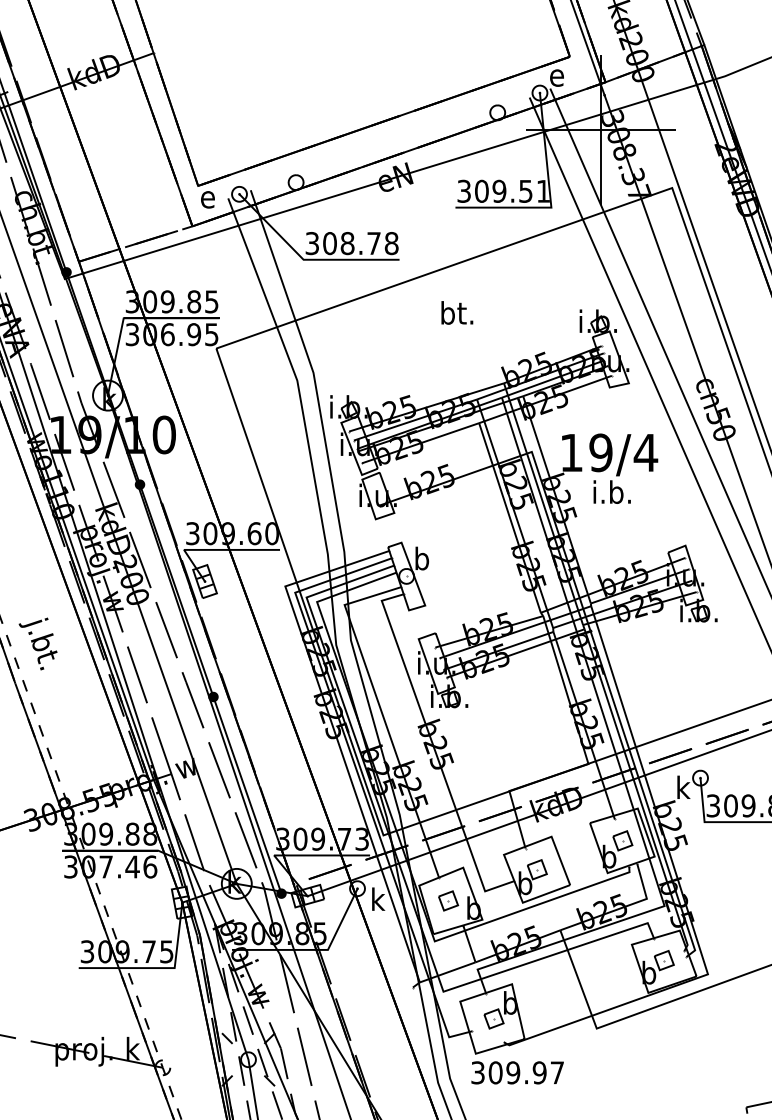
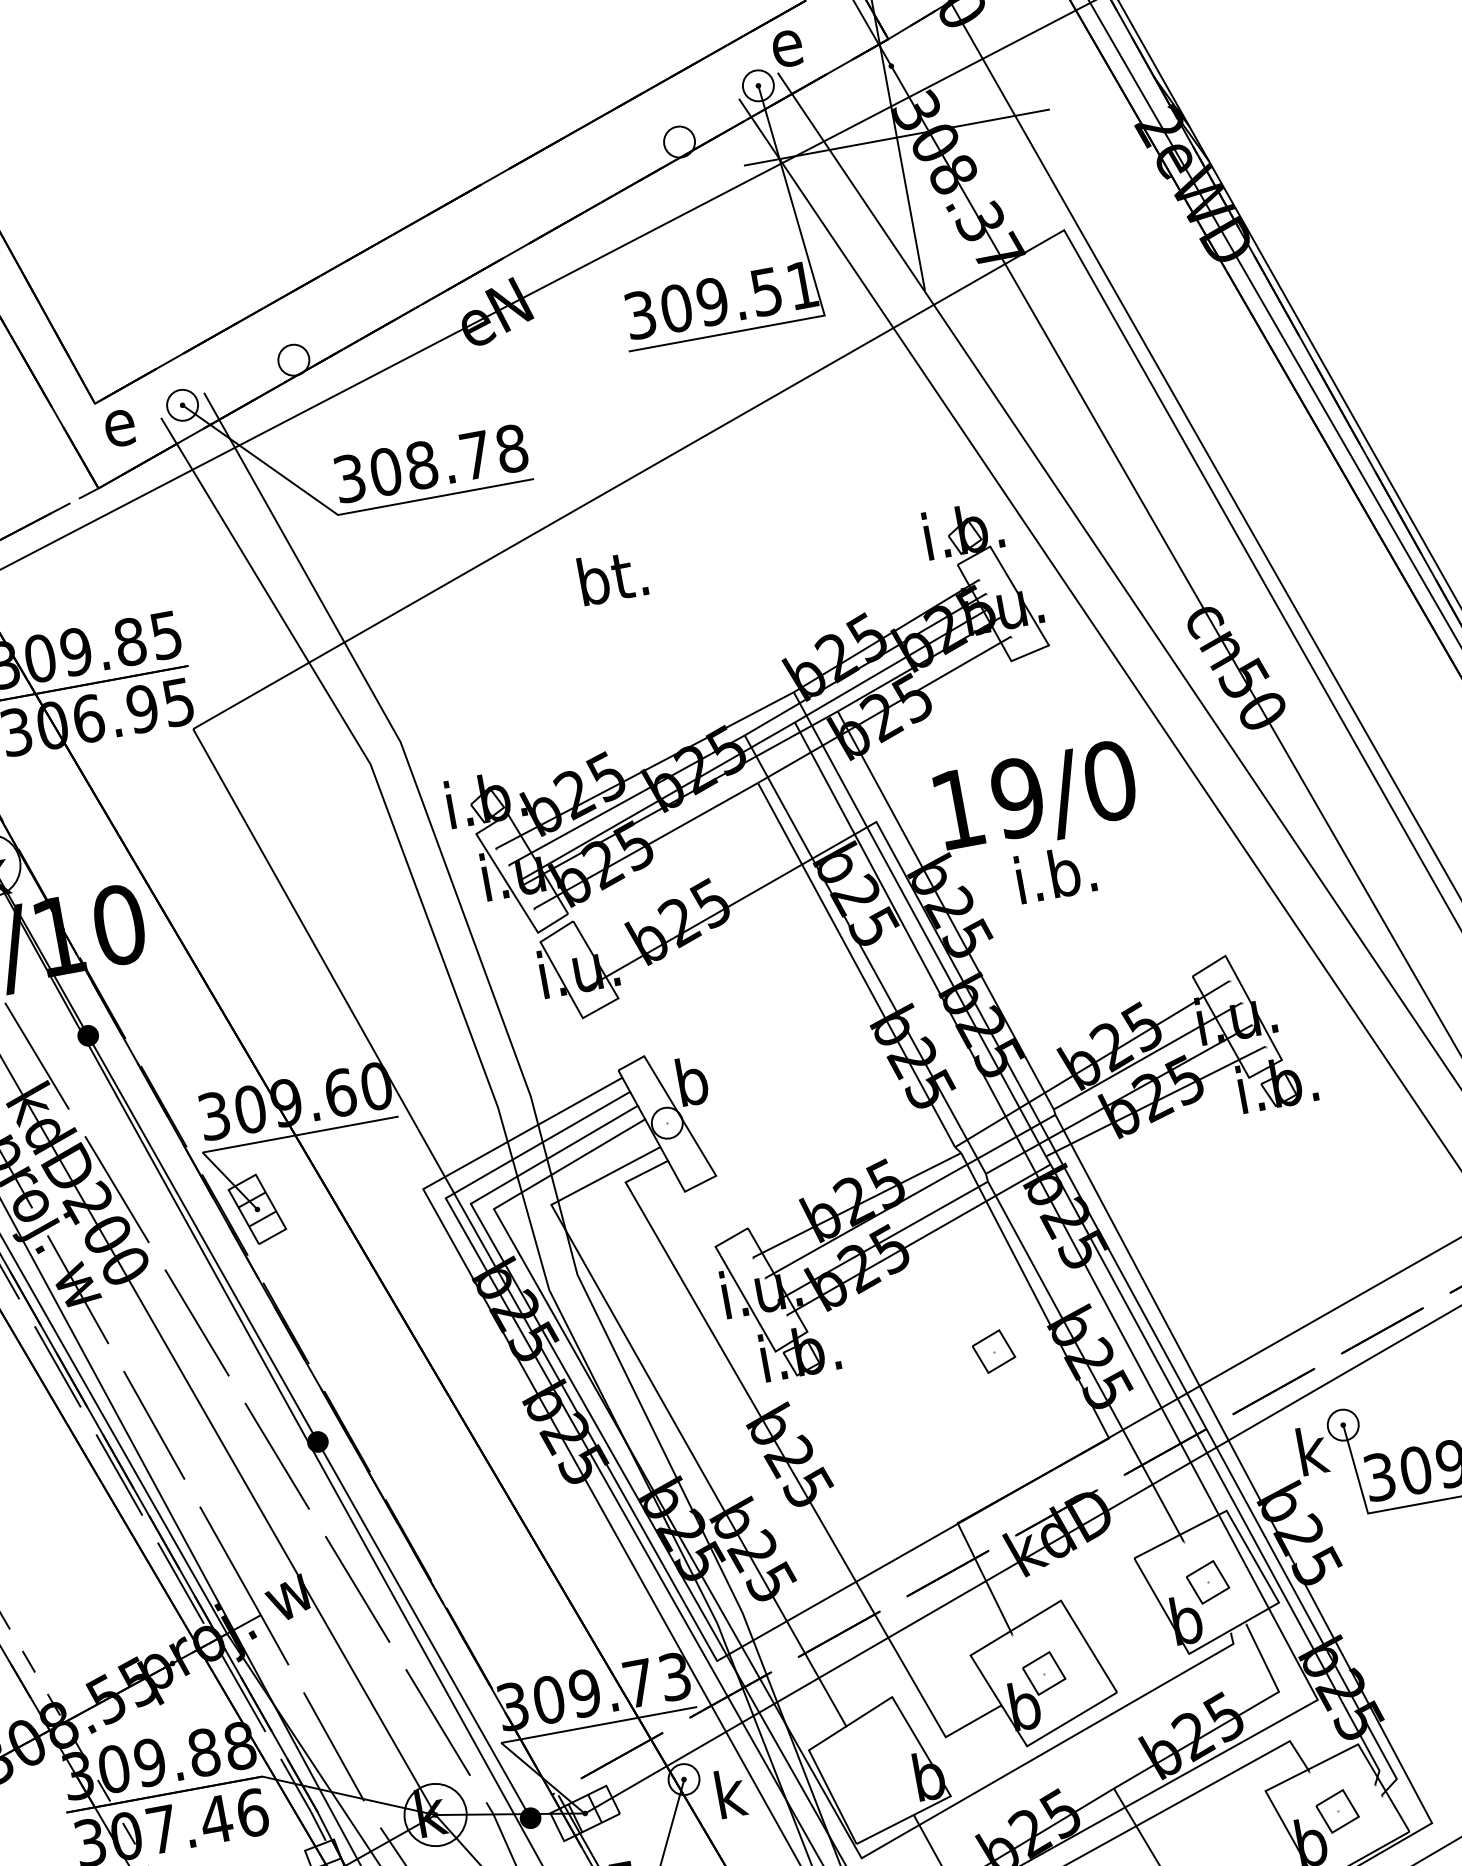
text: (457, 312) -> (612, 575), moved
text: (645, 452) -> (1108, 780), 19/4 -> 19/0
part: (448, 900) -> (993, 1350), moved

